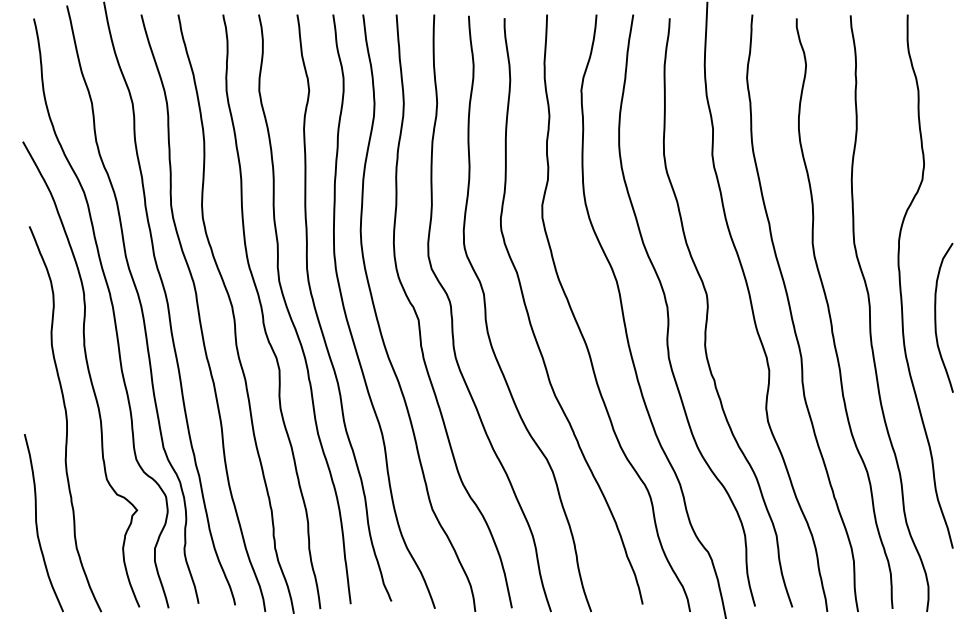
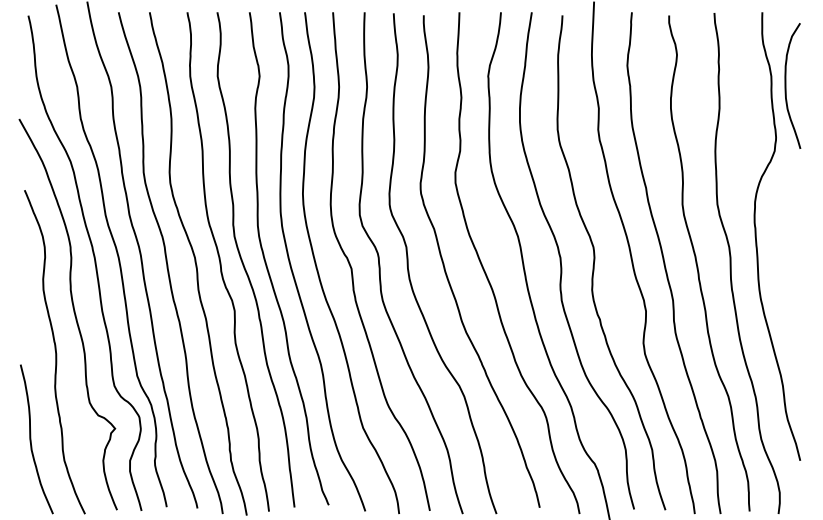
curve: (936, 317) -> (786, 85), moved

